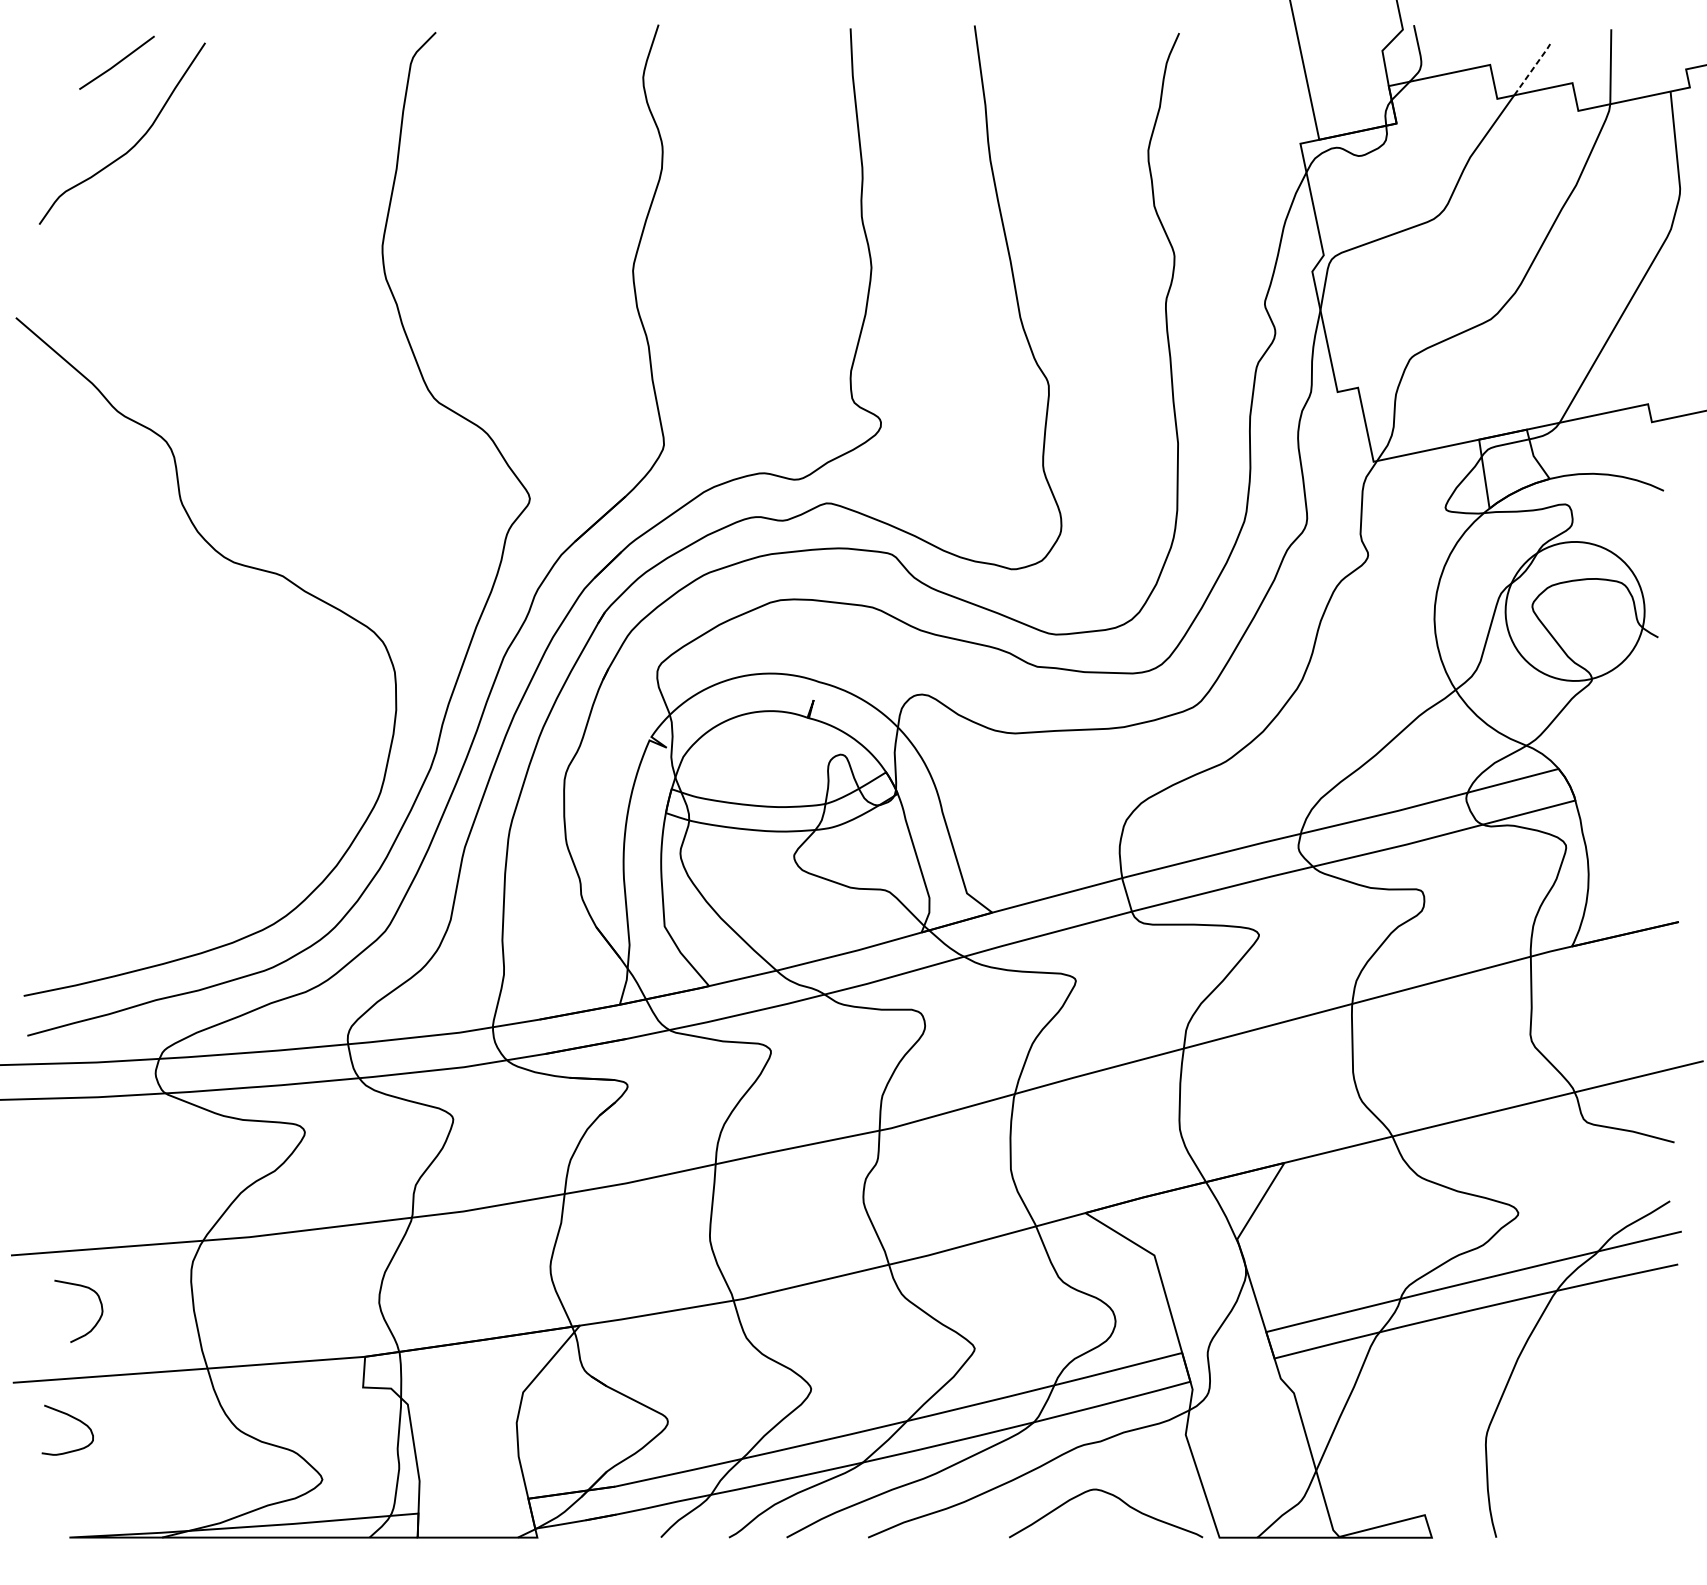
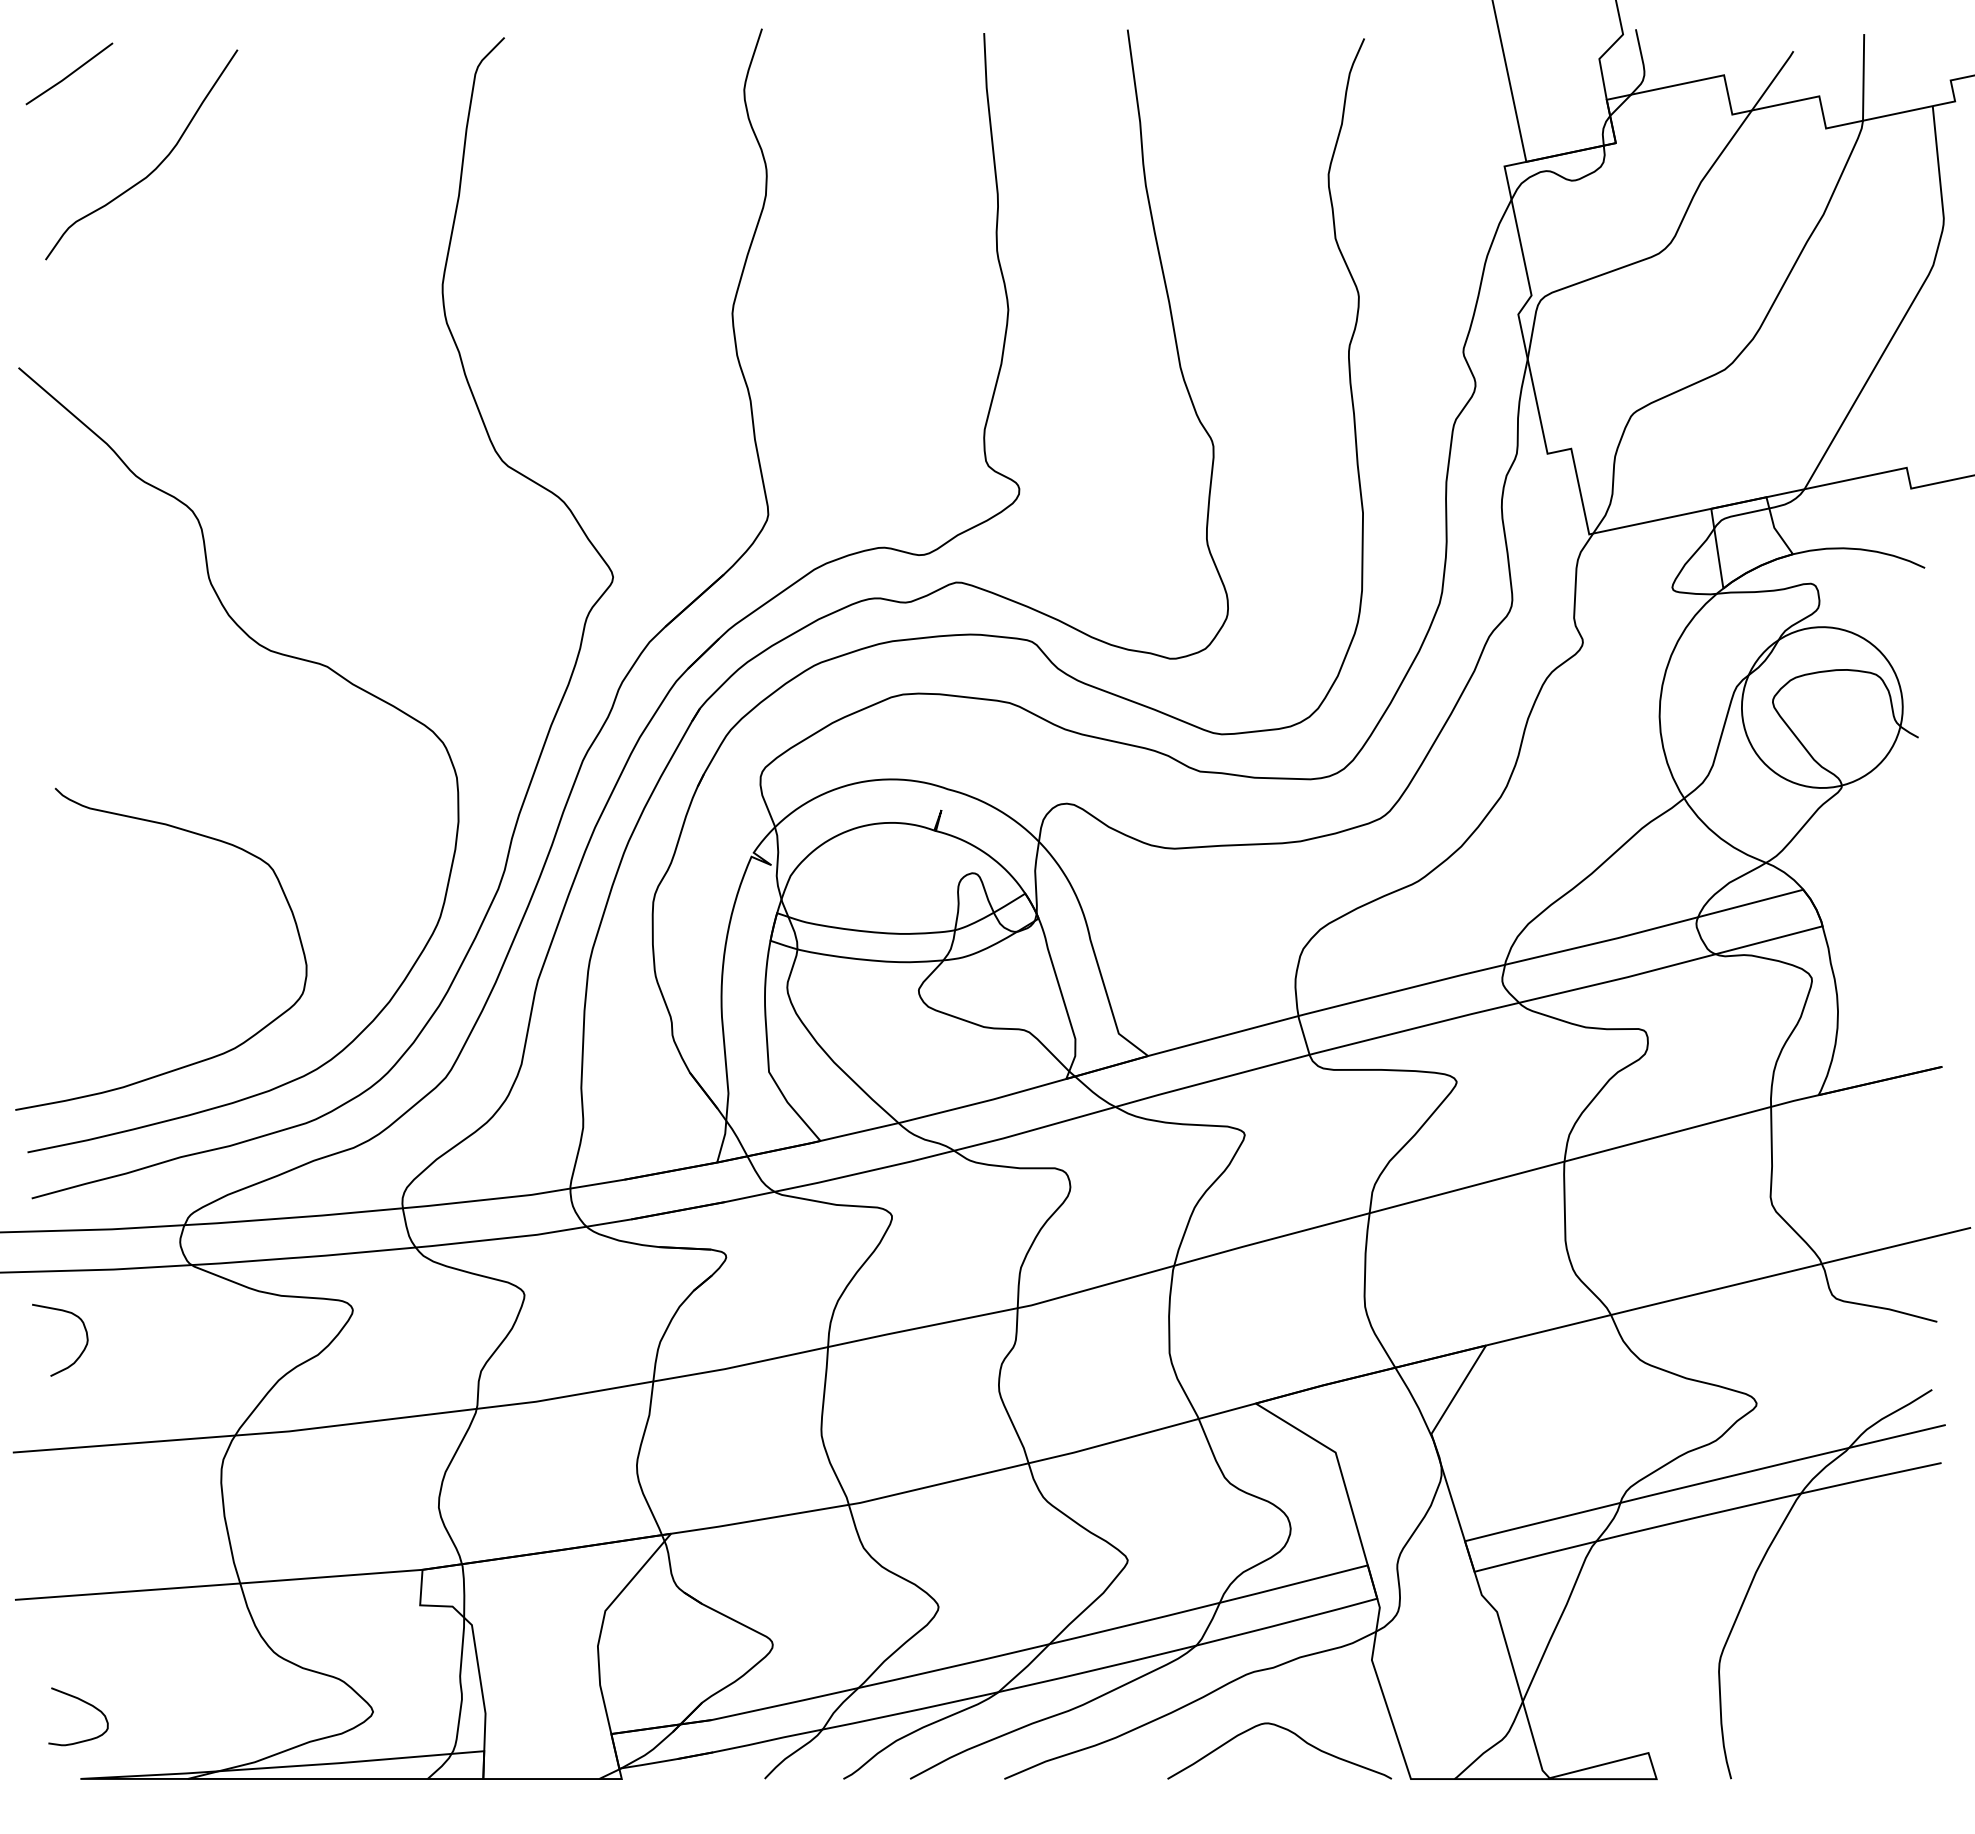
line: (117, 62) -> (70, 73), moved
line: (1532, 68) -> (1773, 79), dashed -> solid
curve: (173, 916) -> (200, 1060), added
curve: (96, 1322) -> (80, 1353), moved
curve: (73, 1418) -> (85, 1703), moved

